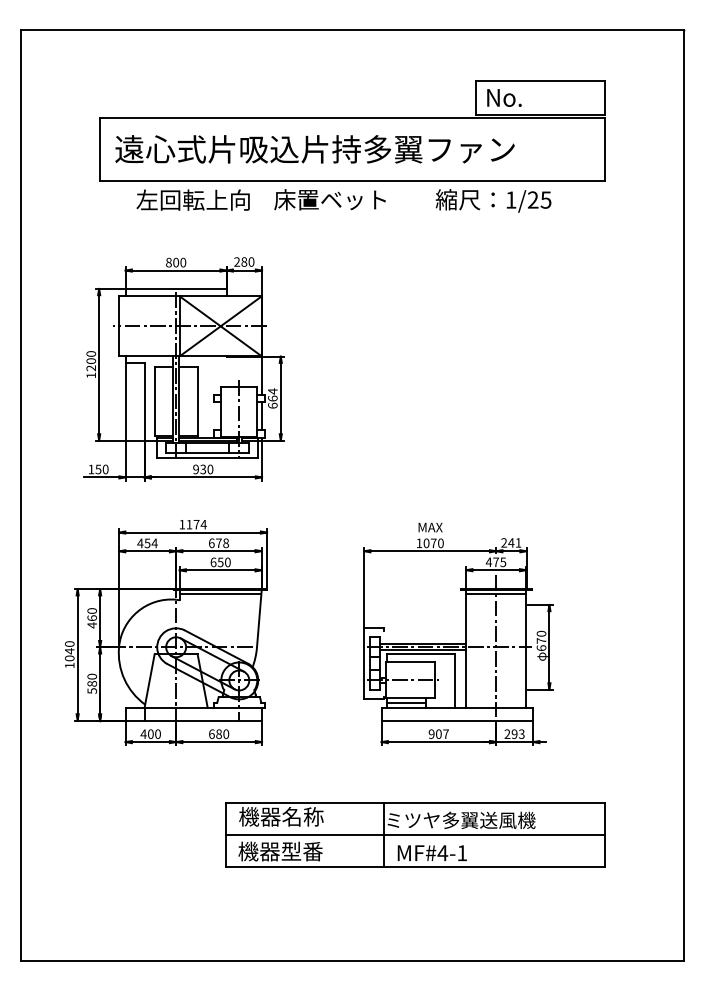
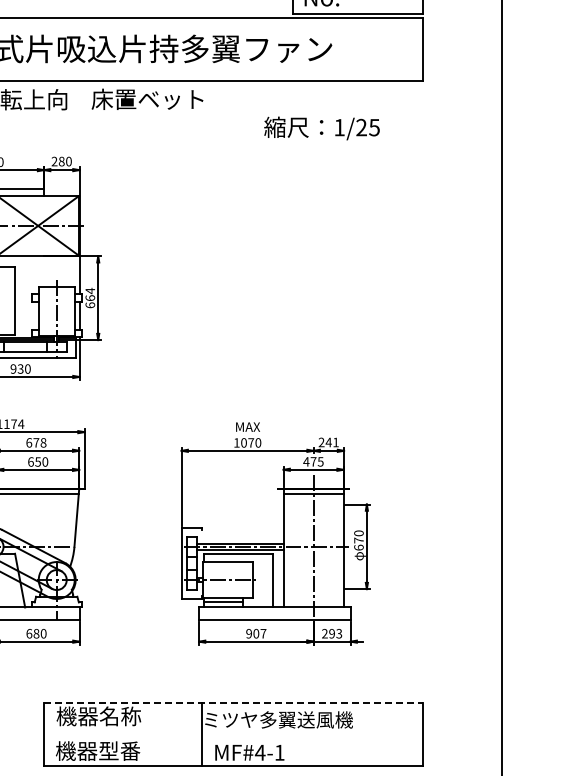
text: (493, 200) -> (321, 128), moved
line: (416, 803) -> (233, 703), solid -> dashed
line: (415, 834) -> (232, 734), removed

